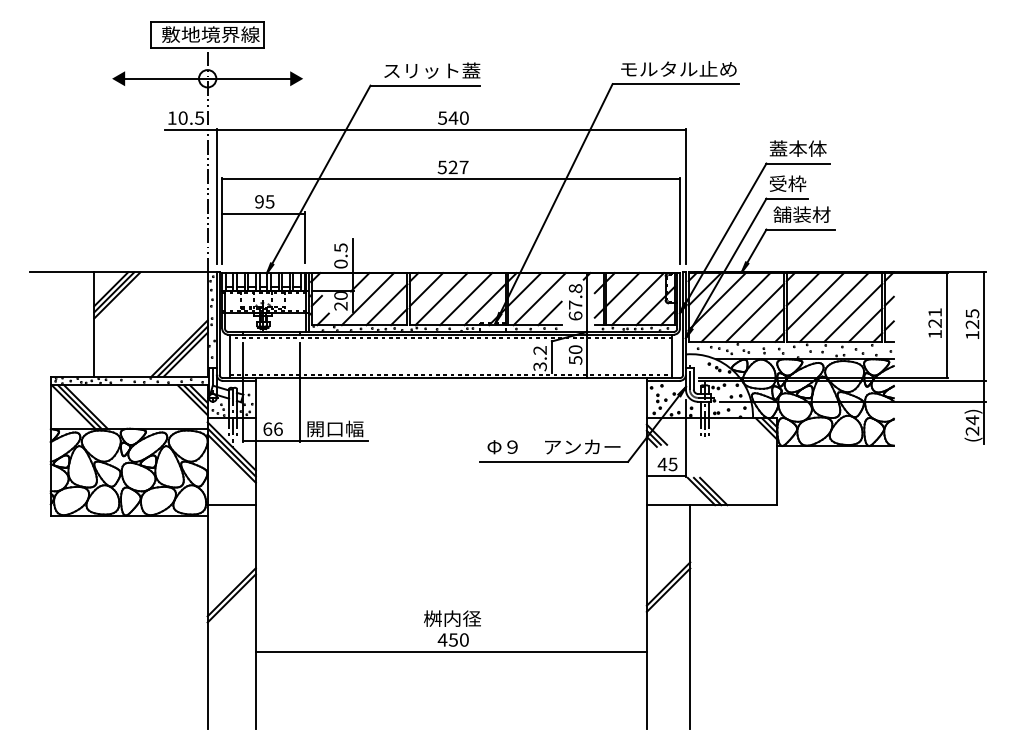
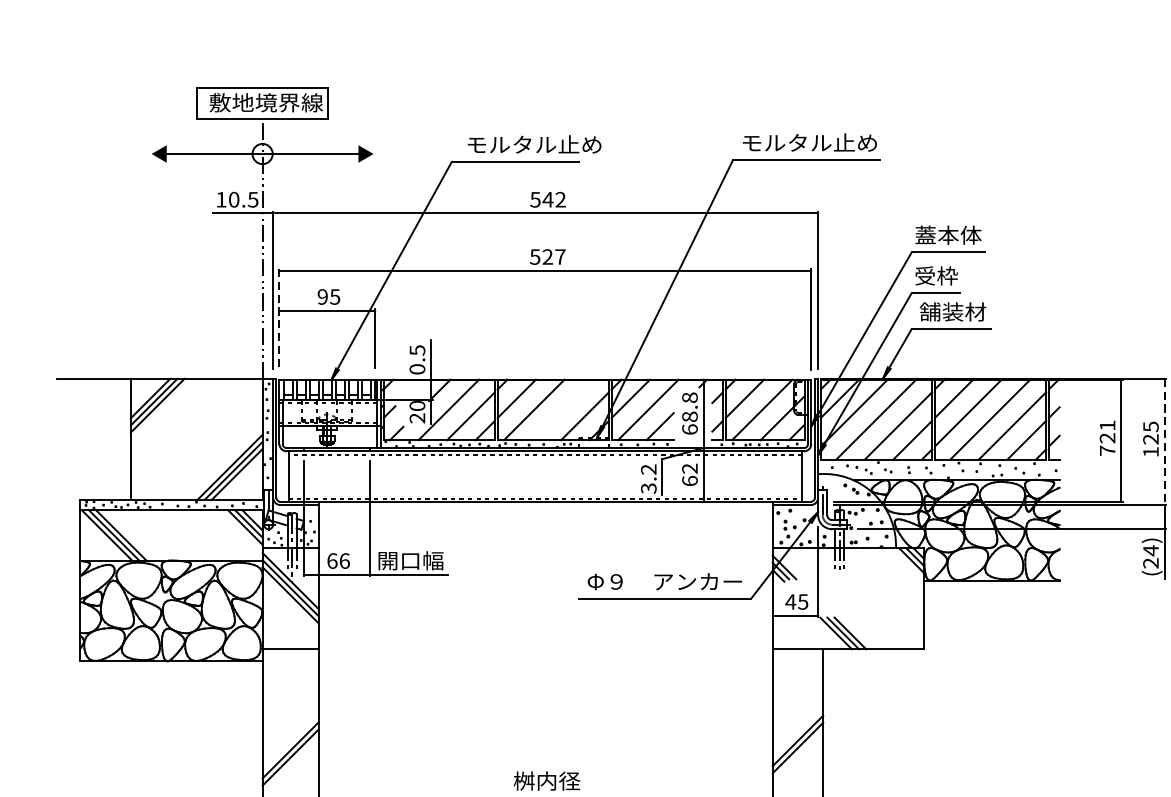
text: (441, 70) -> (534, 144), スリット蓋 -> モルタル止め
text: (463, 117) -> (559, 199), 540 -> 542
line: (222, 220) -> (279, 318), solid -> dashed
line: (466, 299) -> (563, 410), removed
text: (575, 304) -> (689, 416), 67.8 -> 68.8
line: (984, 327) -> (1164, 442), solid -> dashed
text: (934, 333) -> (1106, 449), 121 -> 721
text: (575, 354) -> (689, 474), 50 -> 62

